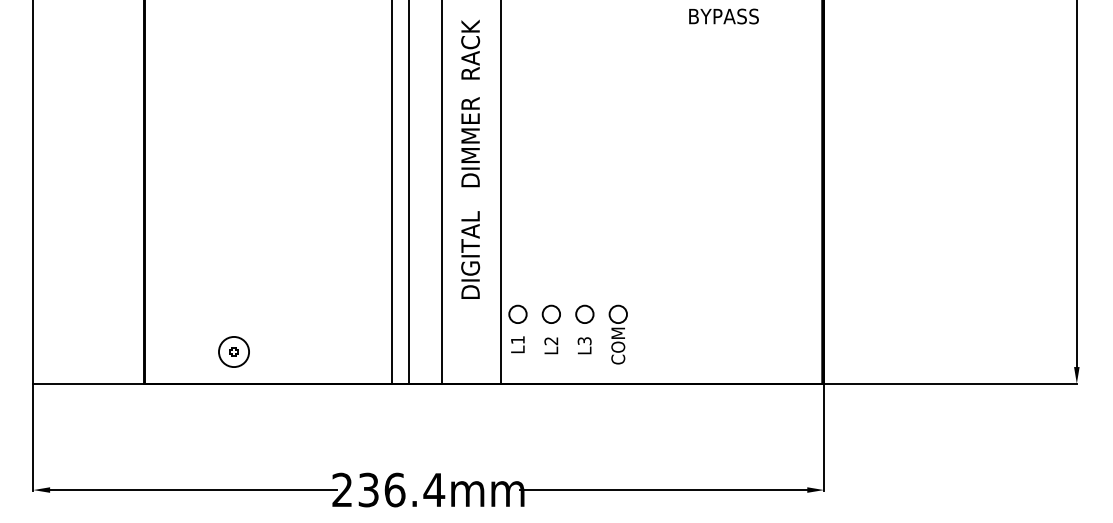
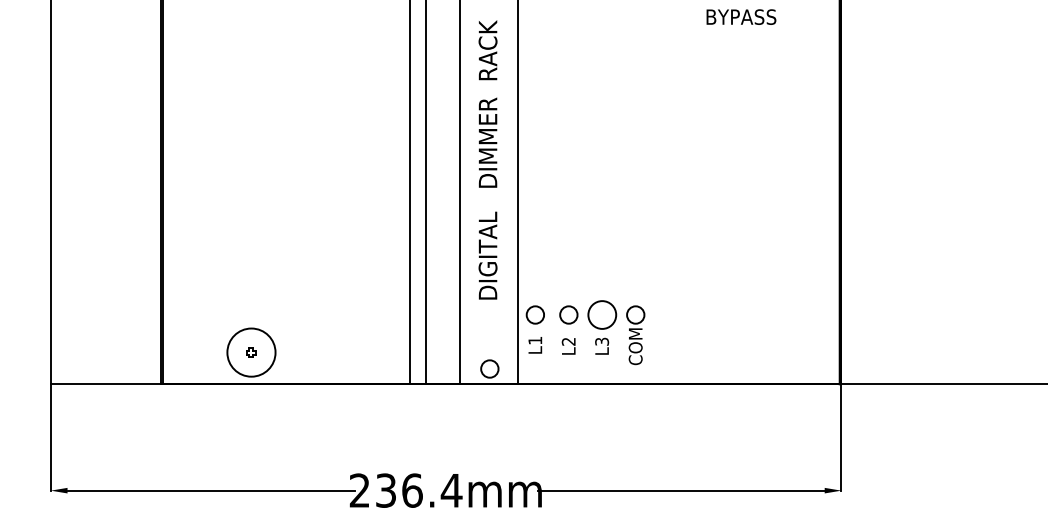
circle: (584, 314) -> (601, 315), size x1.6
circle: (234, 351) -> (251, 352), size x1.6
circle: (471, 367) -> (488, 368), added

